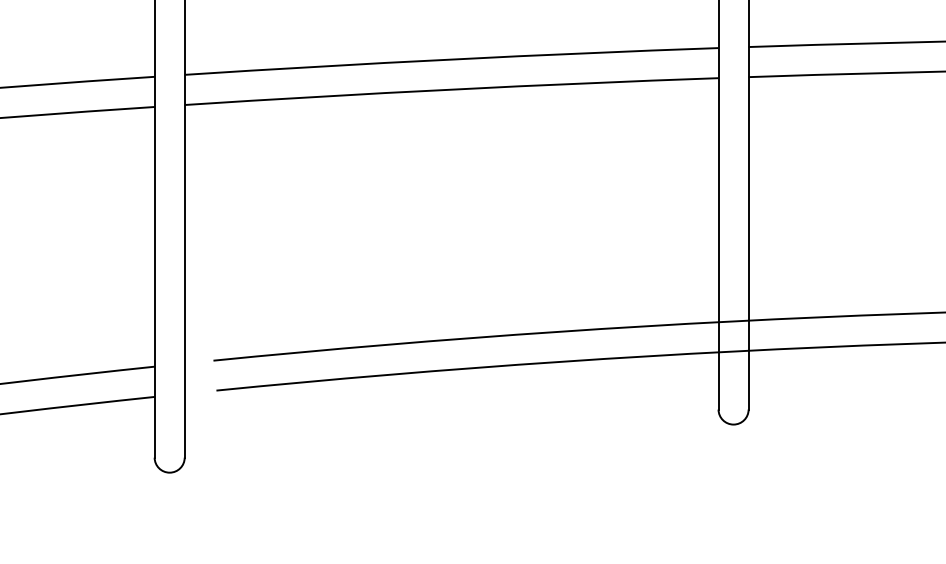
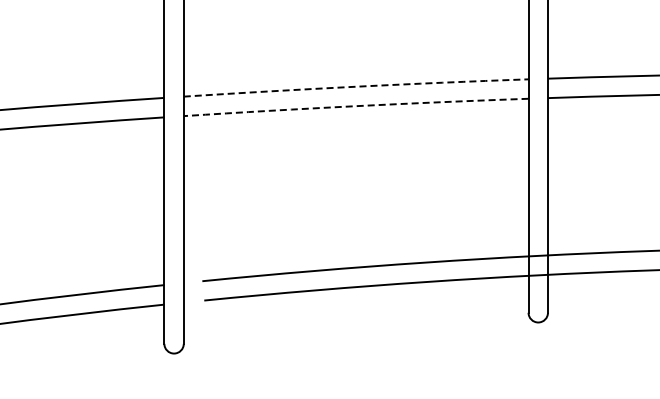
line: (452, 59) -> (356, 86), solid -> dashed
line: (452, 90) -> (356, 106), solid -> dashed

